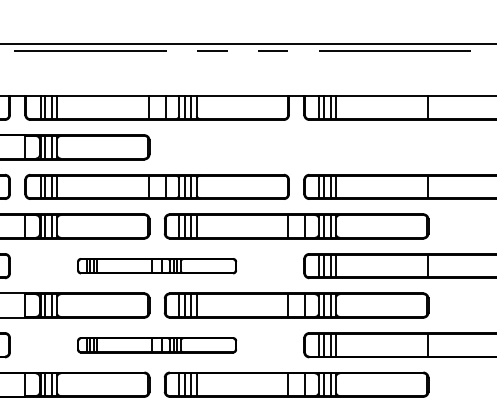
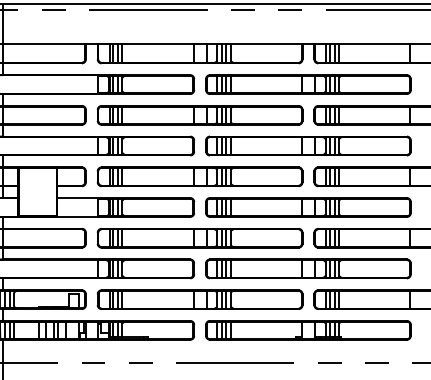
part: (296, 147) -> (308, 84), added
part: (156, 265) -> (199, 176), size x1.67
part: (156, 345) -> (199, 238), size x1.67

